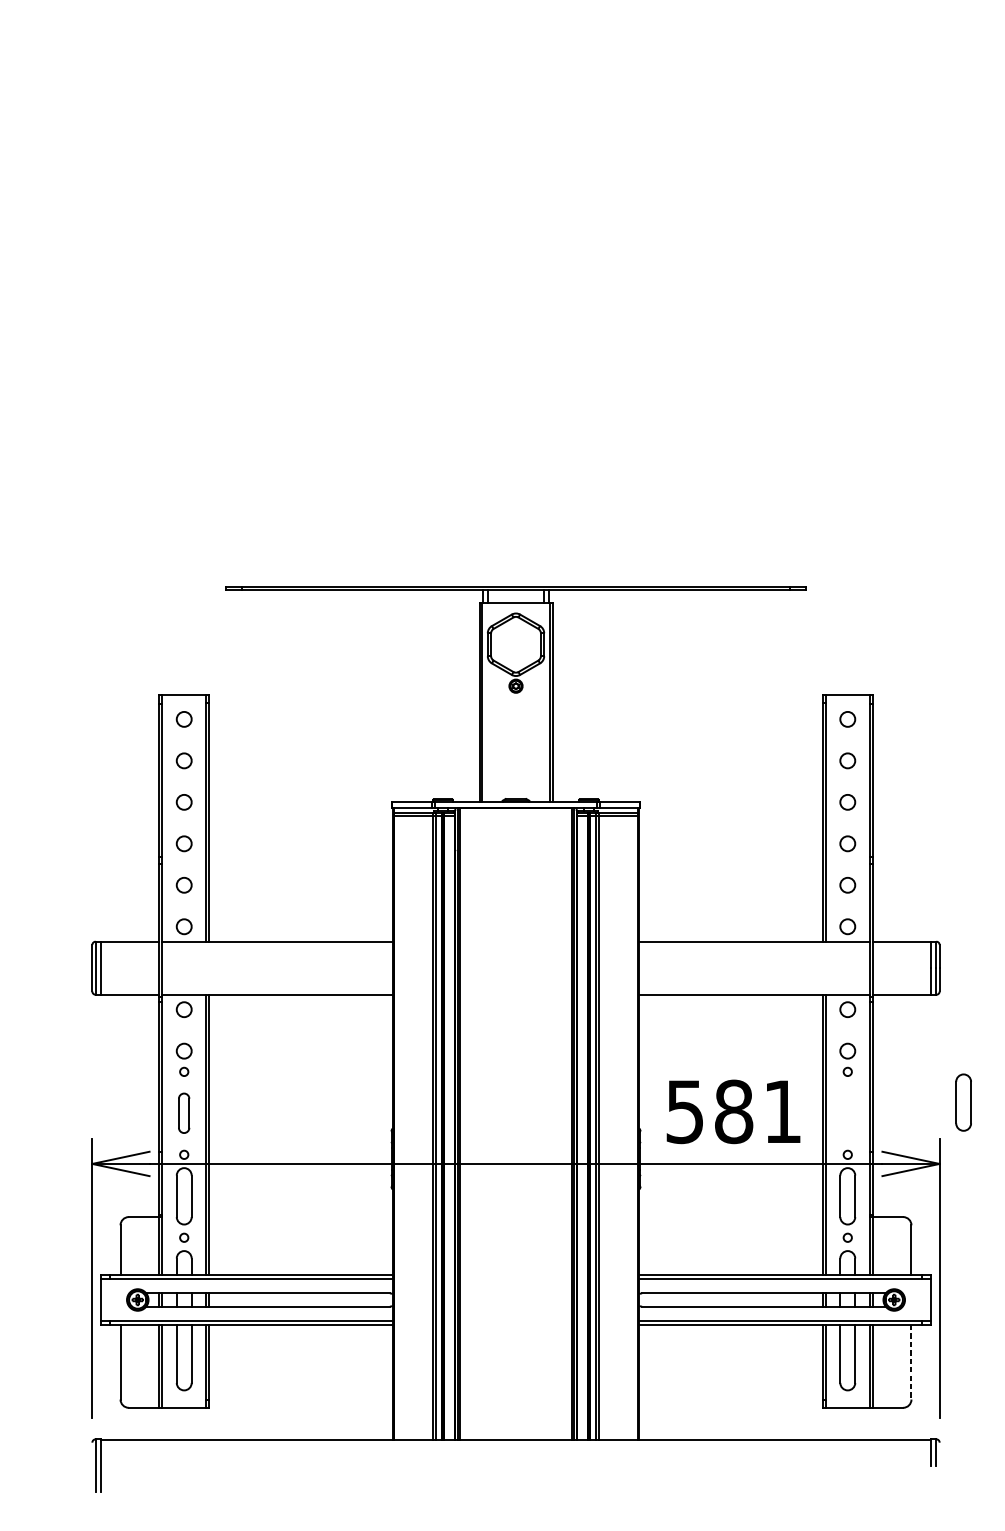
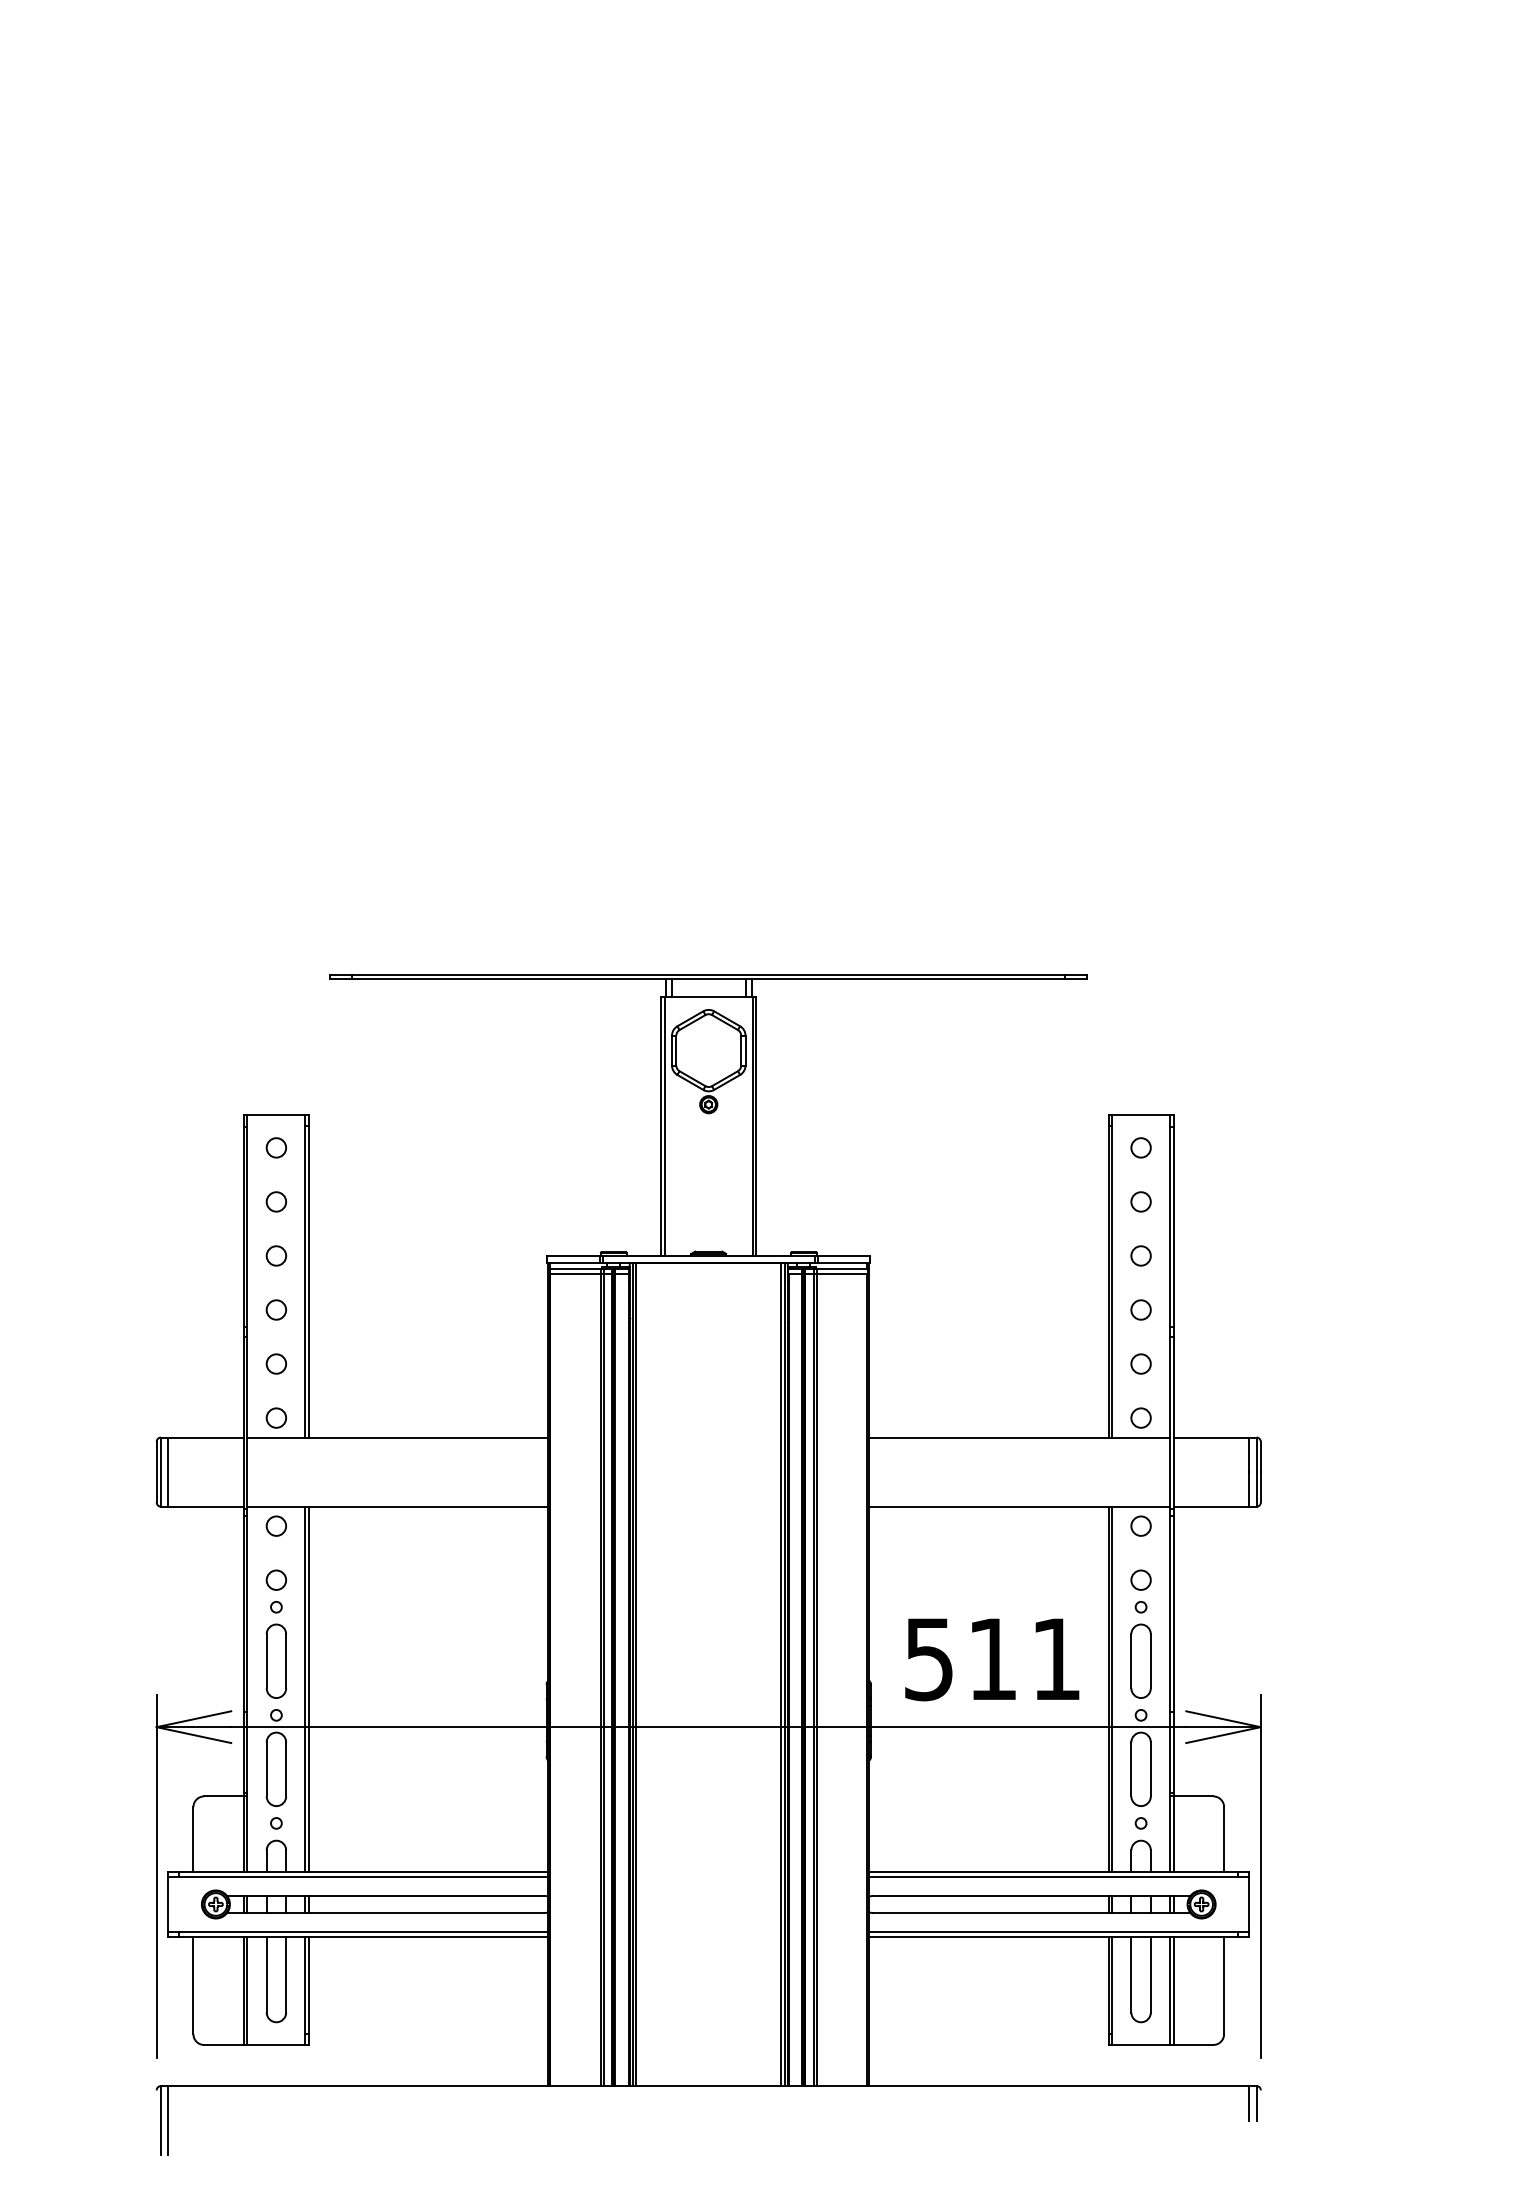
part: (963, 1102) -> (1140, 1660), moved
part: (183, 1112) -> (275, 1660), size x1.43
text: (733, 1112) -> (992, 1659), 581 -> 511
line: (911, 1362) -> (1224, 1985), dashed -> solid

